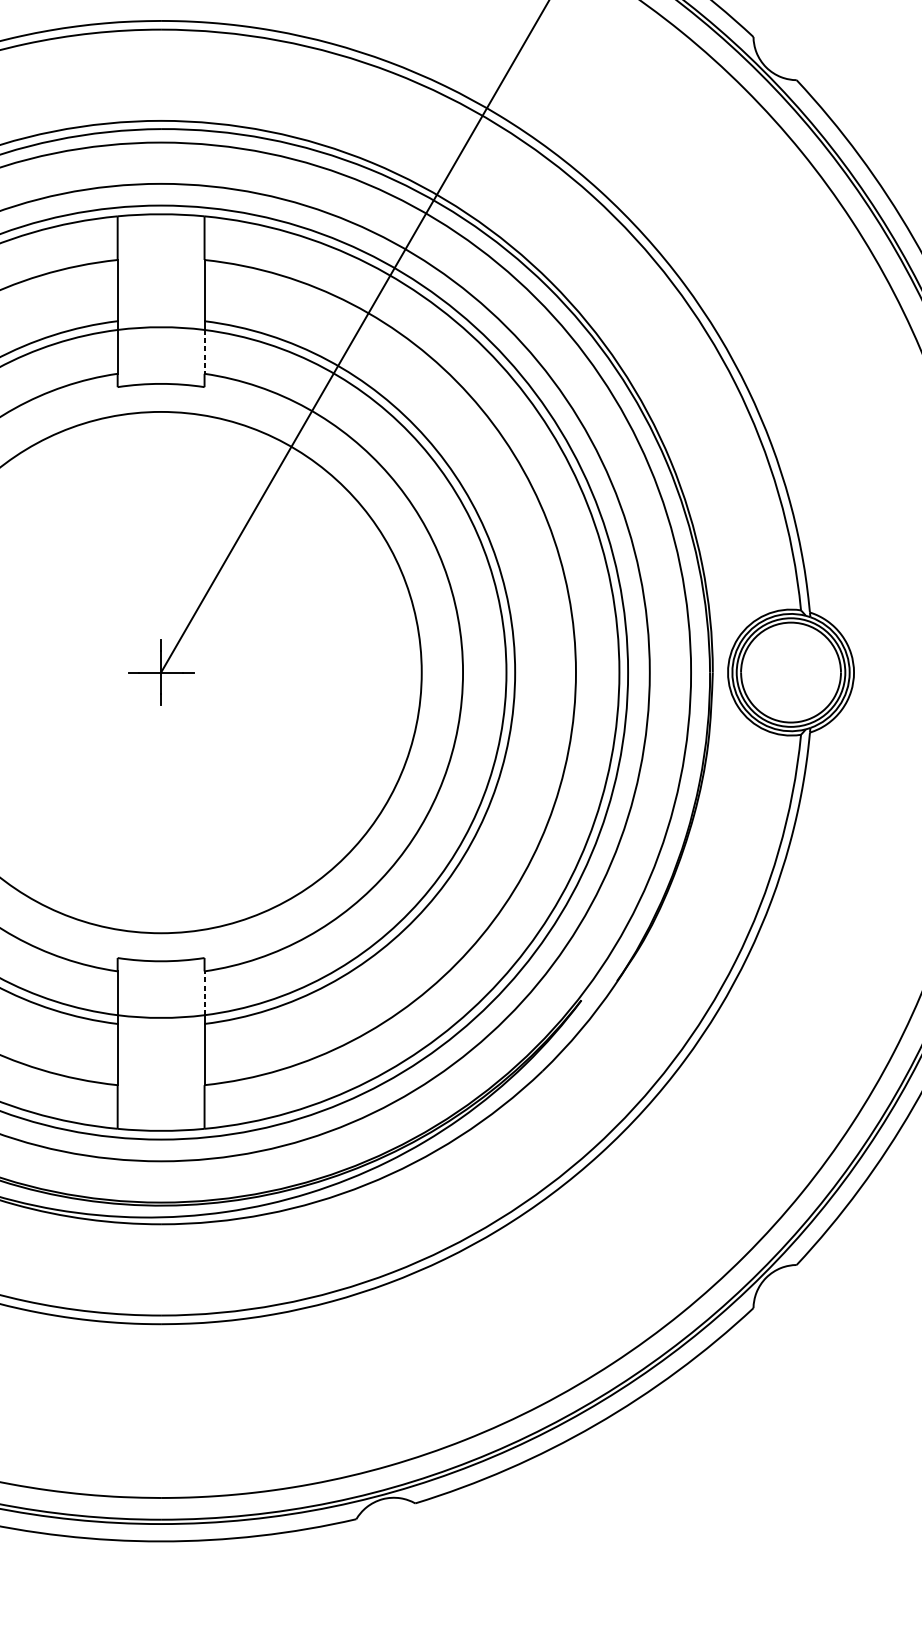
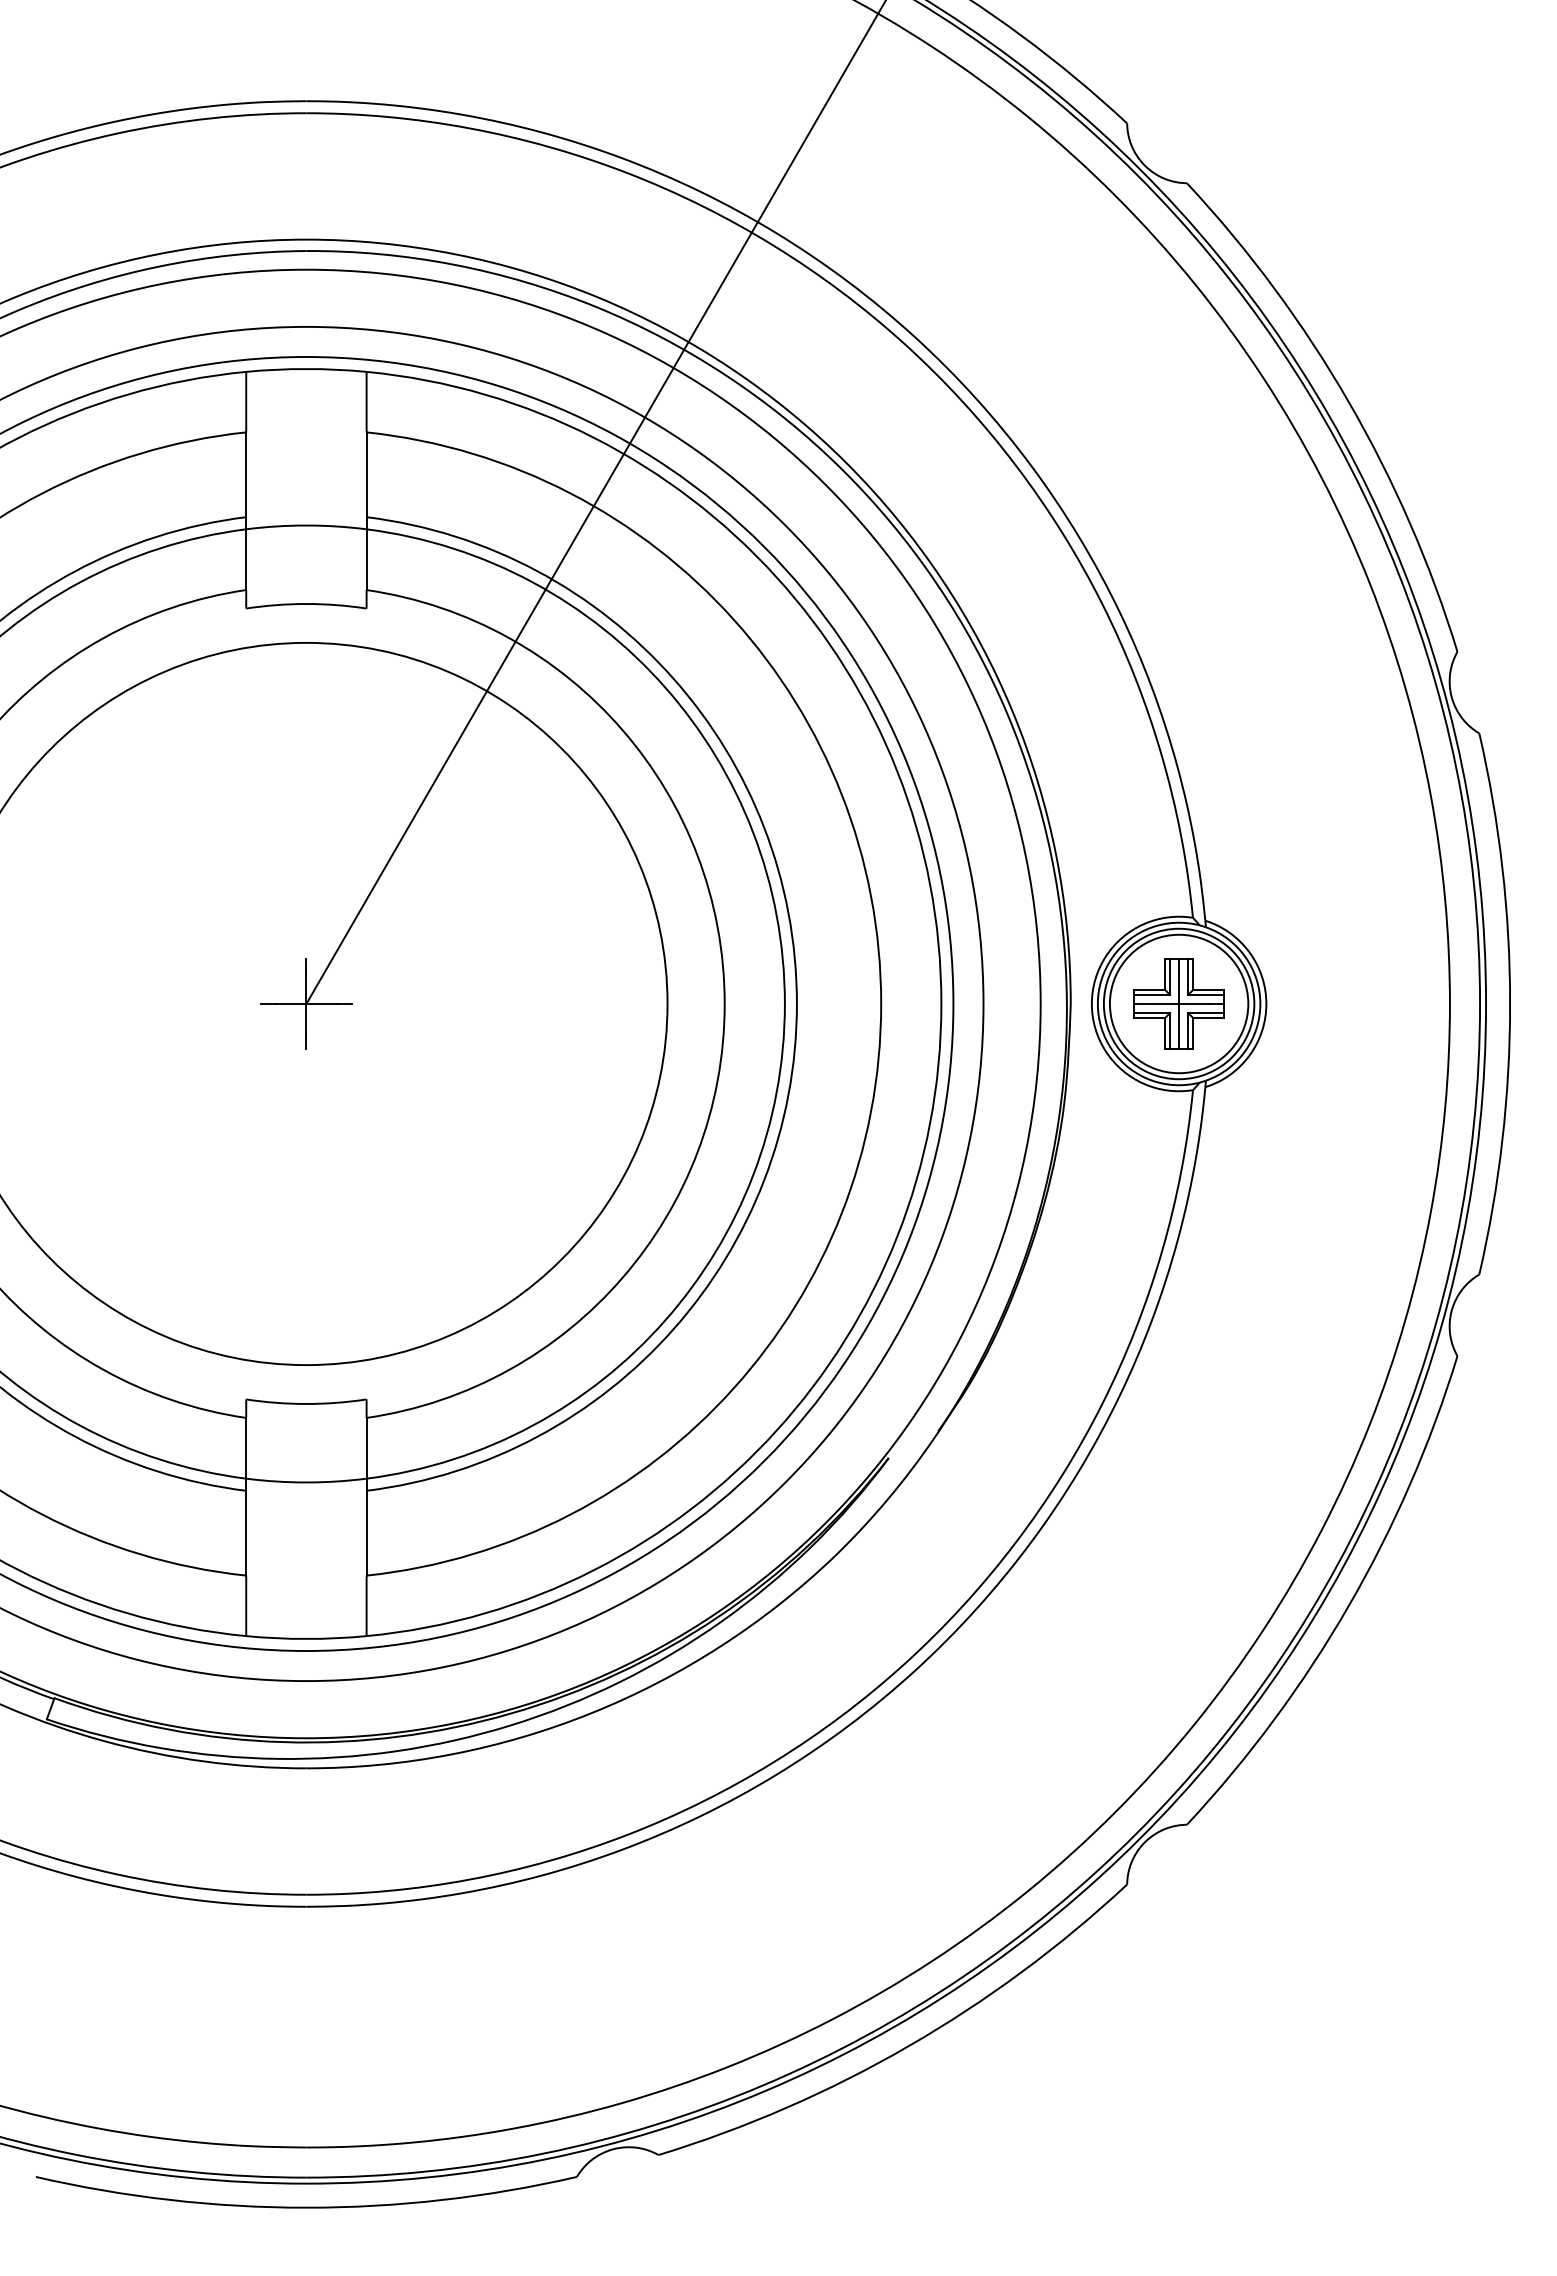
line: (204, 352) -> (366, 560), dashed -> solid
part: (790, 672) -> (1178, 1003), added
line: (204, 992) -> (366, 1447), dashed -> solid

